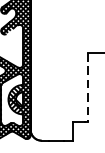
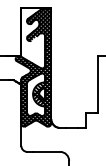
line: (88, 88) -> (98, 85), dashed -> solid

